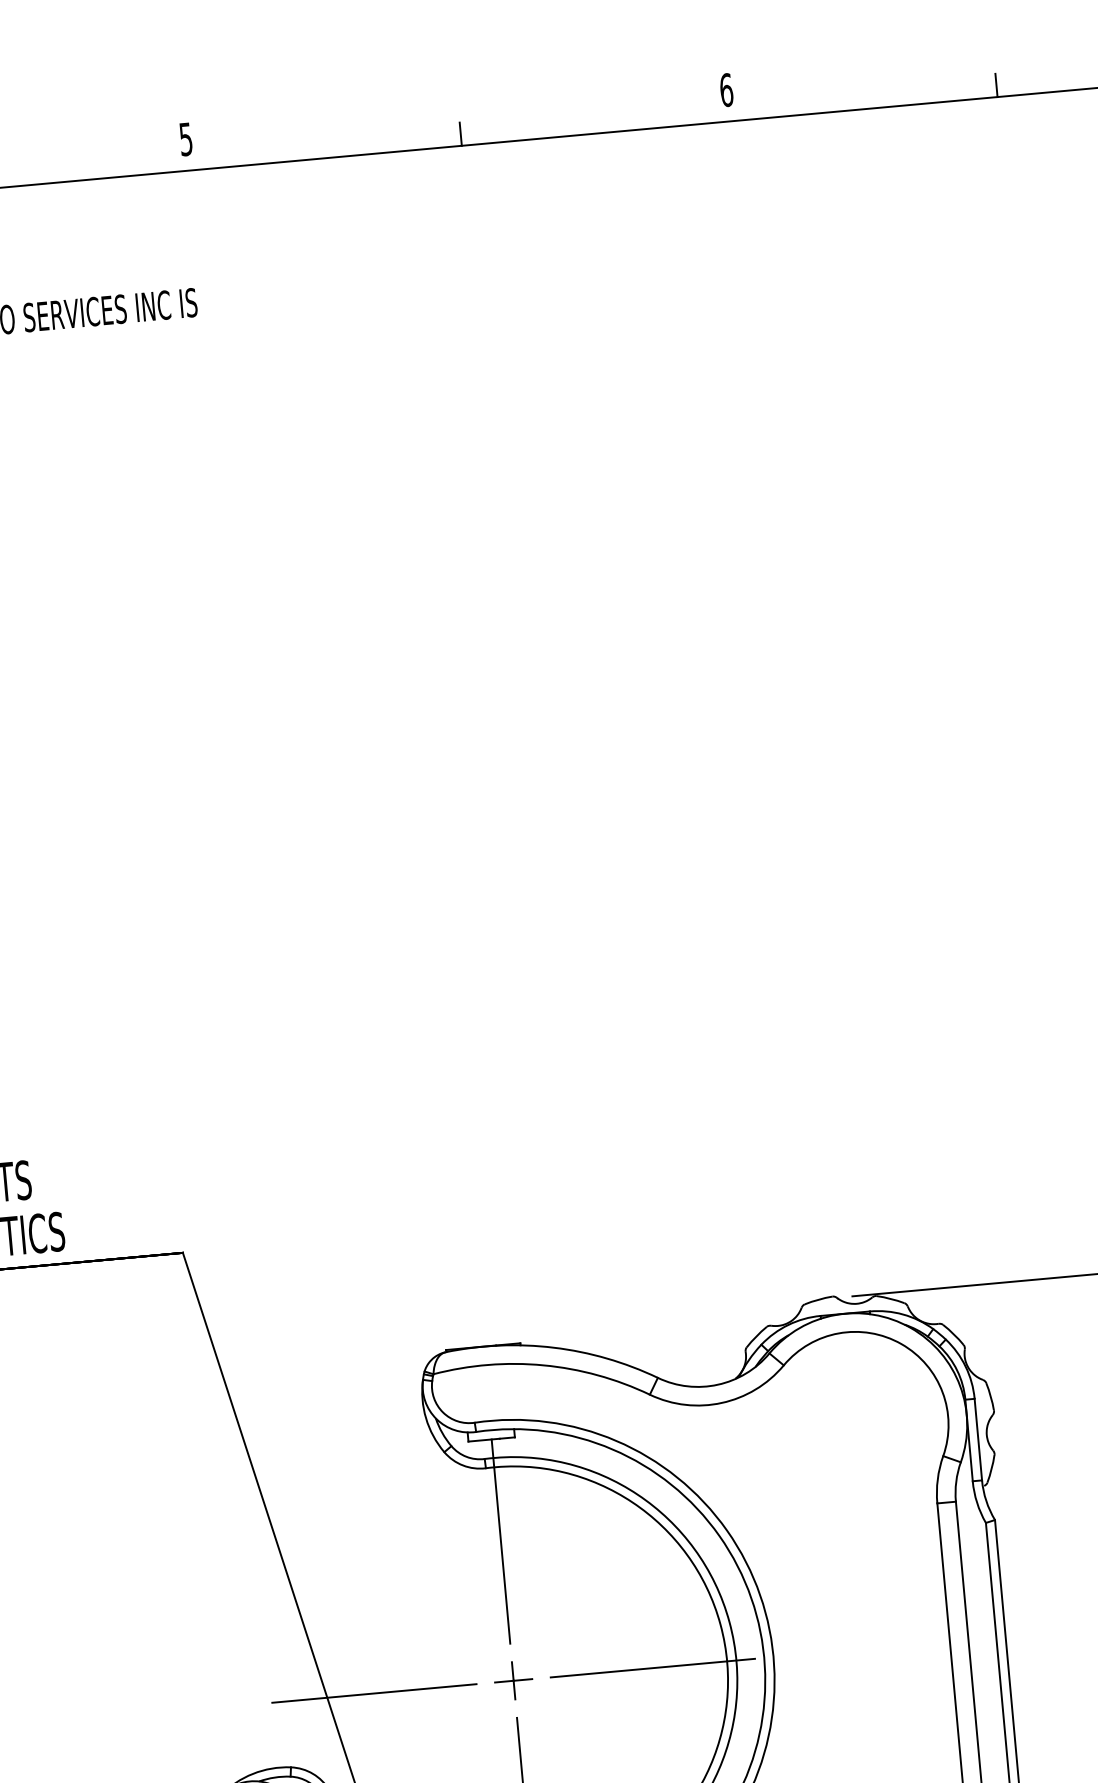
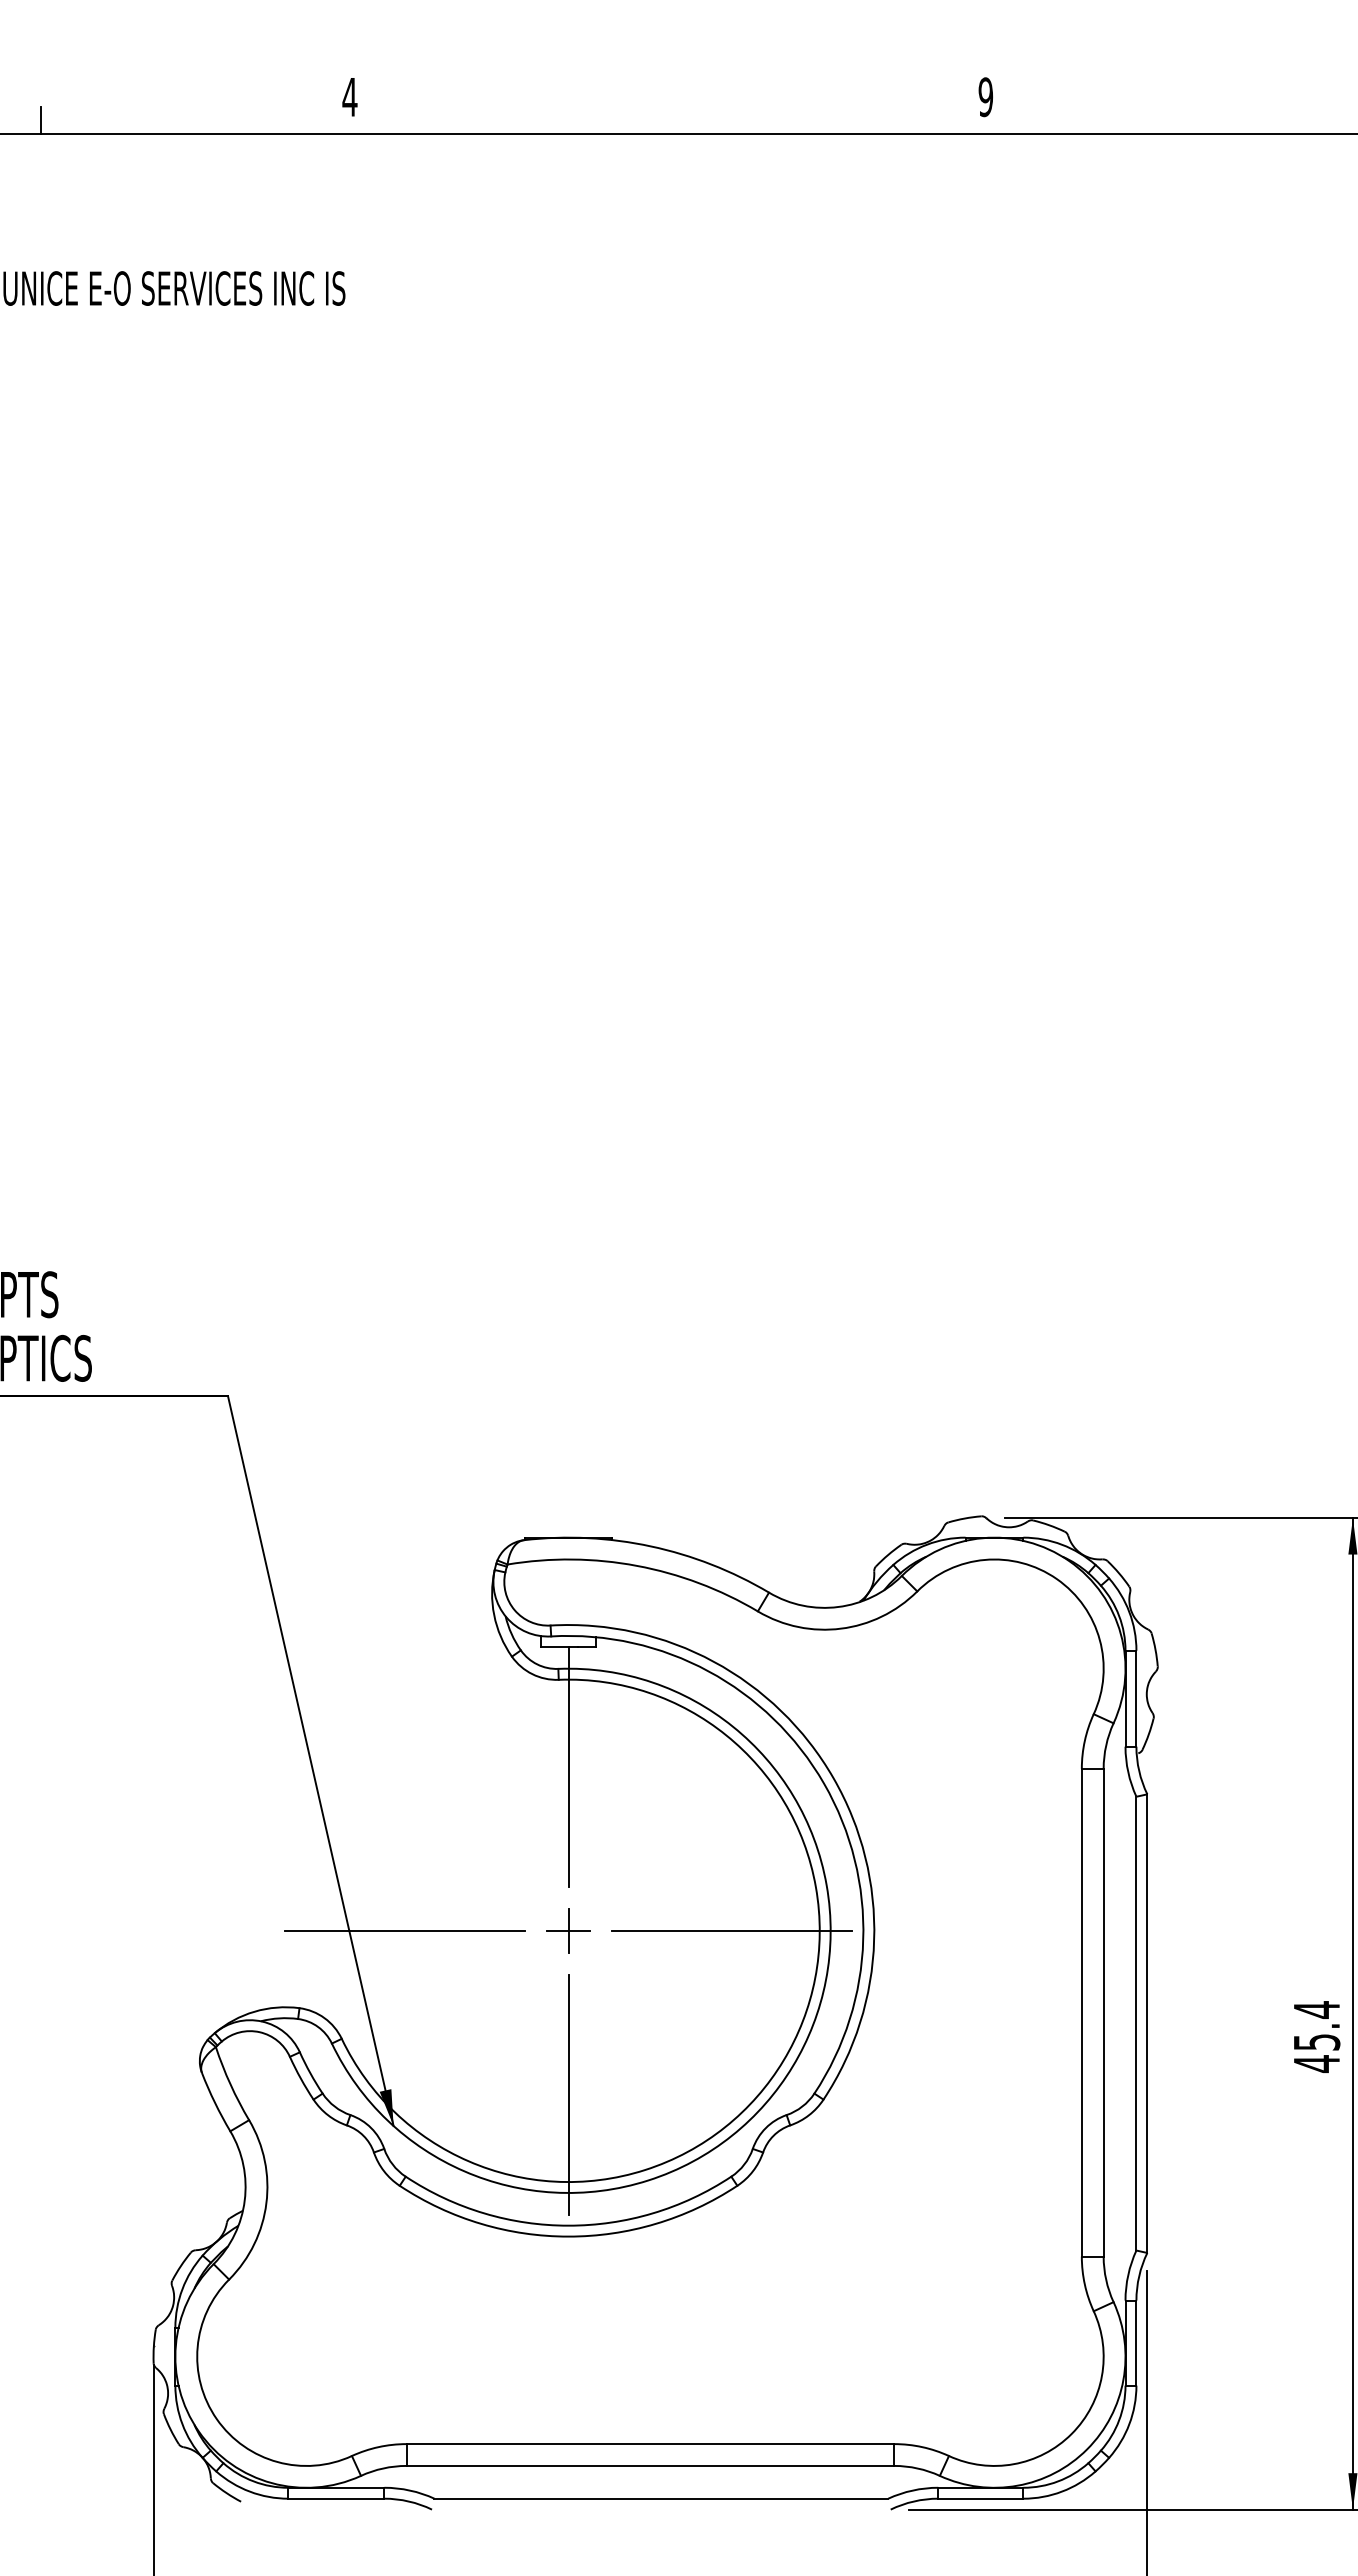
line: (996, 85) -> (1301, 120), removed
text: (726, 90) -> (985, 97), 6 -> 9
line: (461, 134) -> (671, 120), removed
text: (185, 139) -> (349, 97), 5 -> 4

